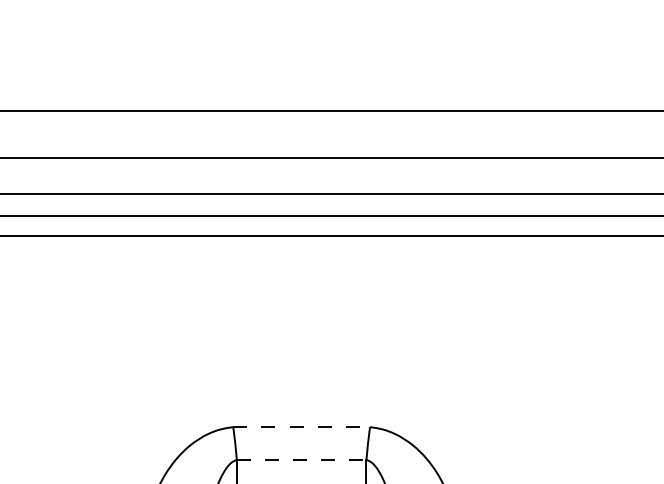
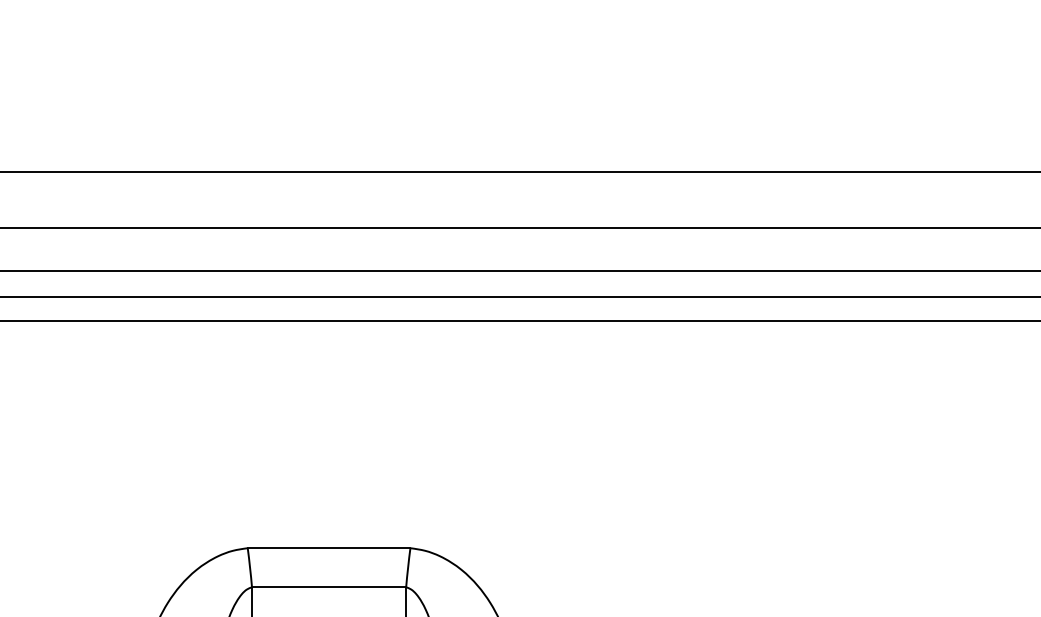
line: (302, 427) -> (329, 548), dashed -> solid
line: (302, 460) -> (329, 587), dashed -> solid

